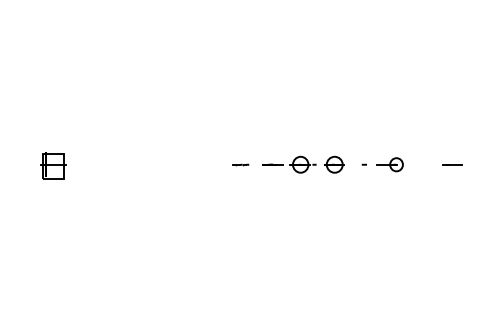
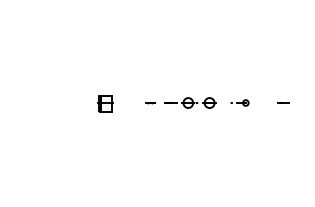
part: (382, 163) -> (239, 102), size x0.7
part: (53, 165) -> (105, 103), moved

